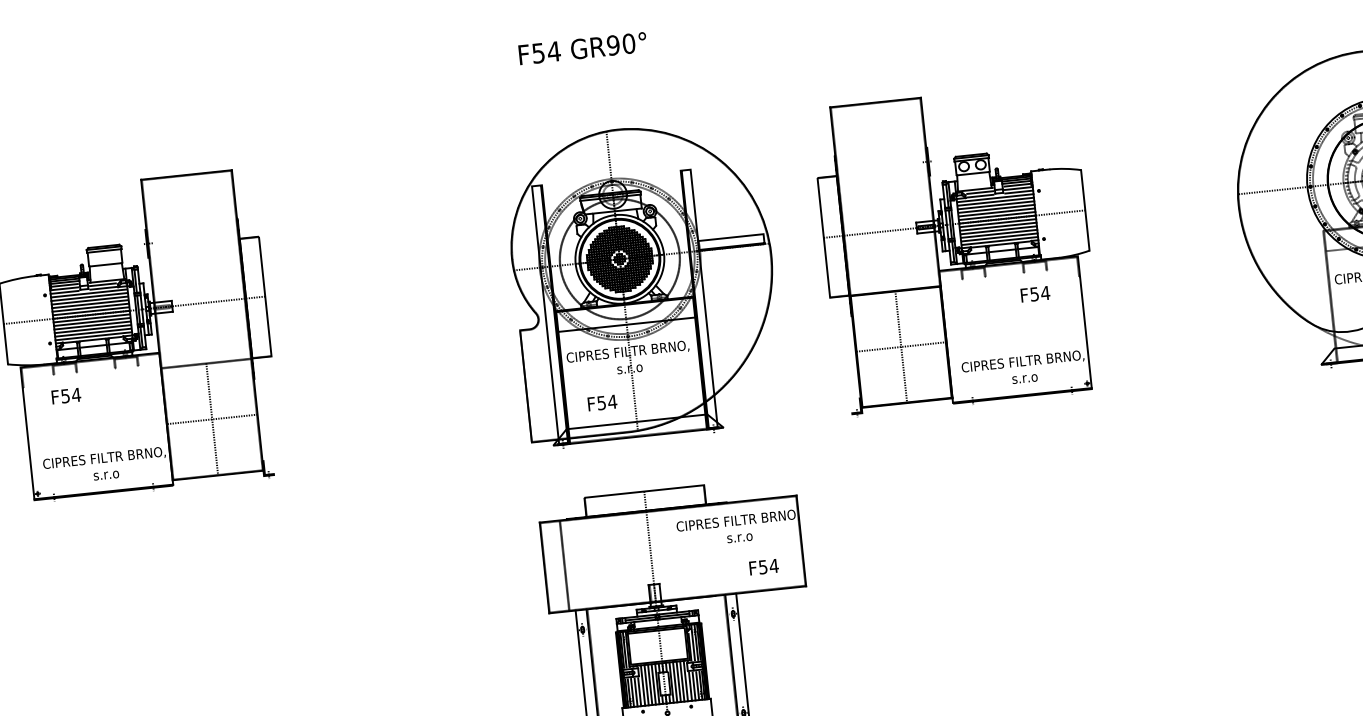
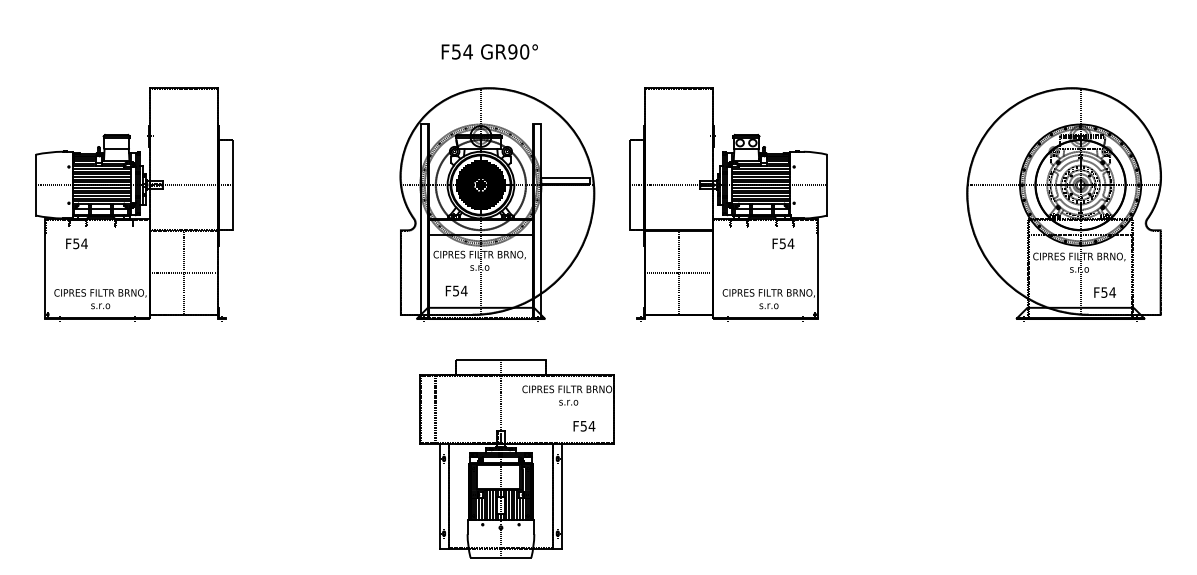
text: (582, 48) -> (489, 51), moved
part: (957, 249) -> (728, 204), moved
part: (644, 282) -> (497, 204), moved

